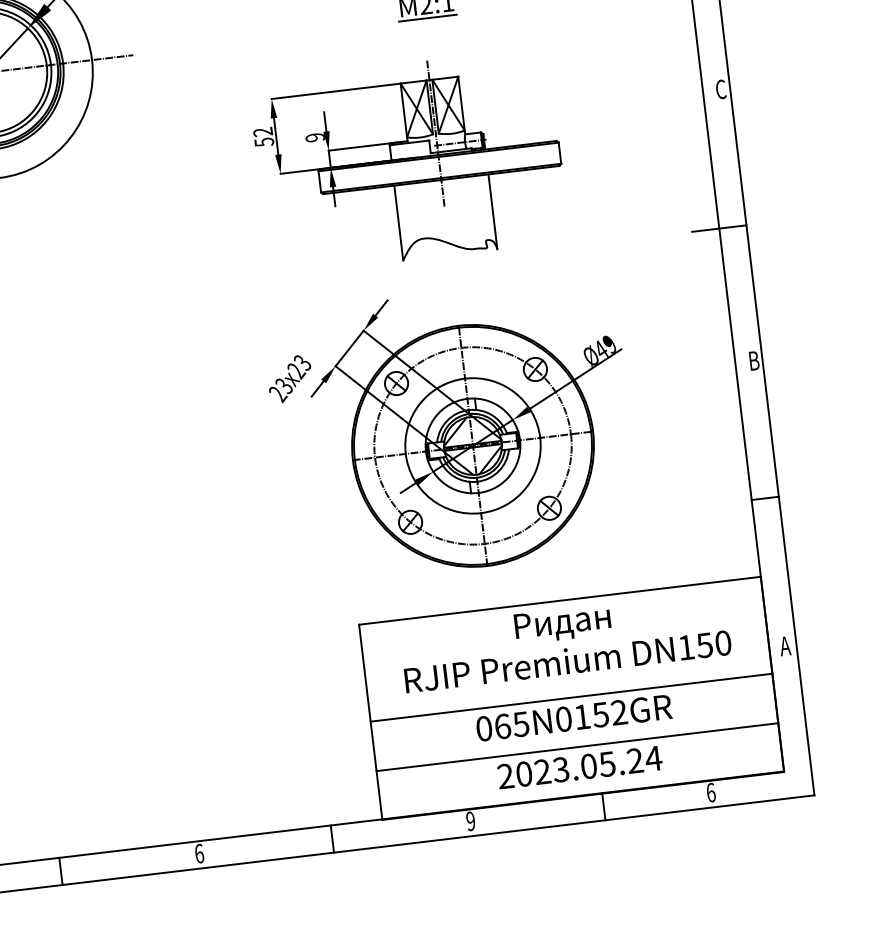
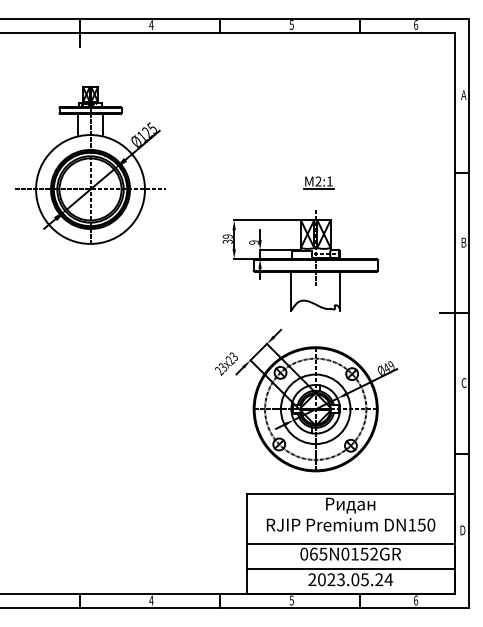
text: (720, 89) -> (463, 242), C -> B
text: (262, 135) -> (227, 238), 52 -> 39
text: (752, 361) -> (463, 383), B -> C
text: (784, 646) -> (462, 530), A -> D
text: (470, 821) -> (291, 600), 9 -> 5
text: (199, 853) -> (151, 600), 6 -> 4

